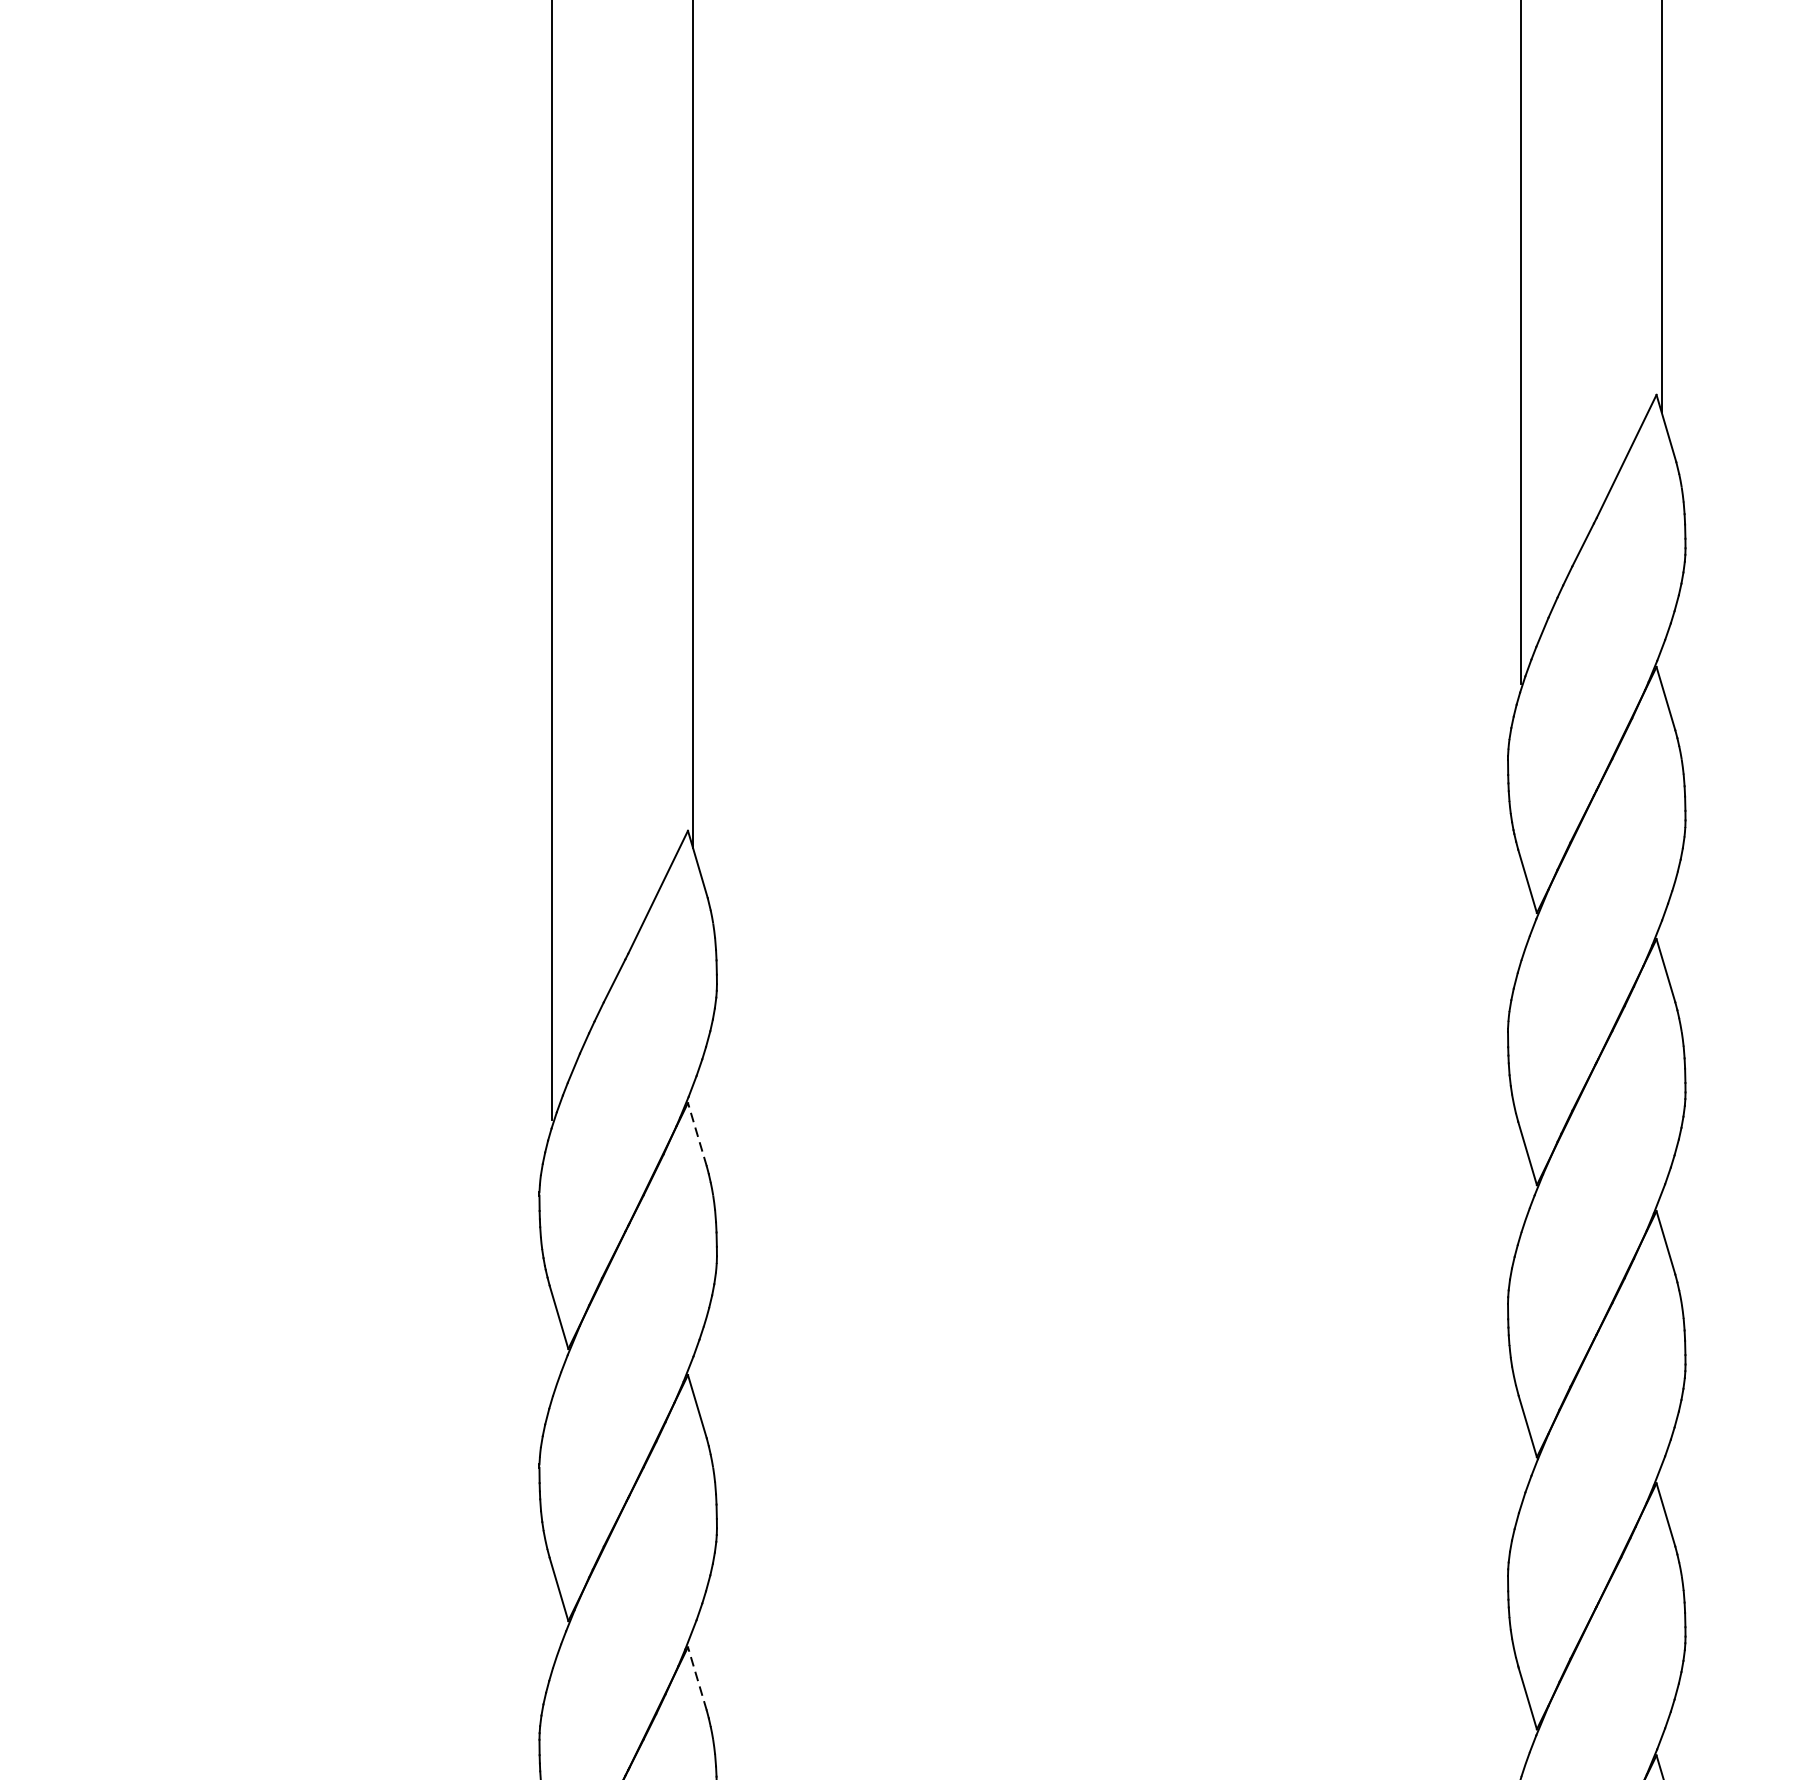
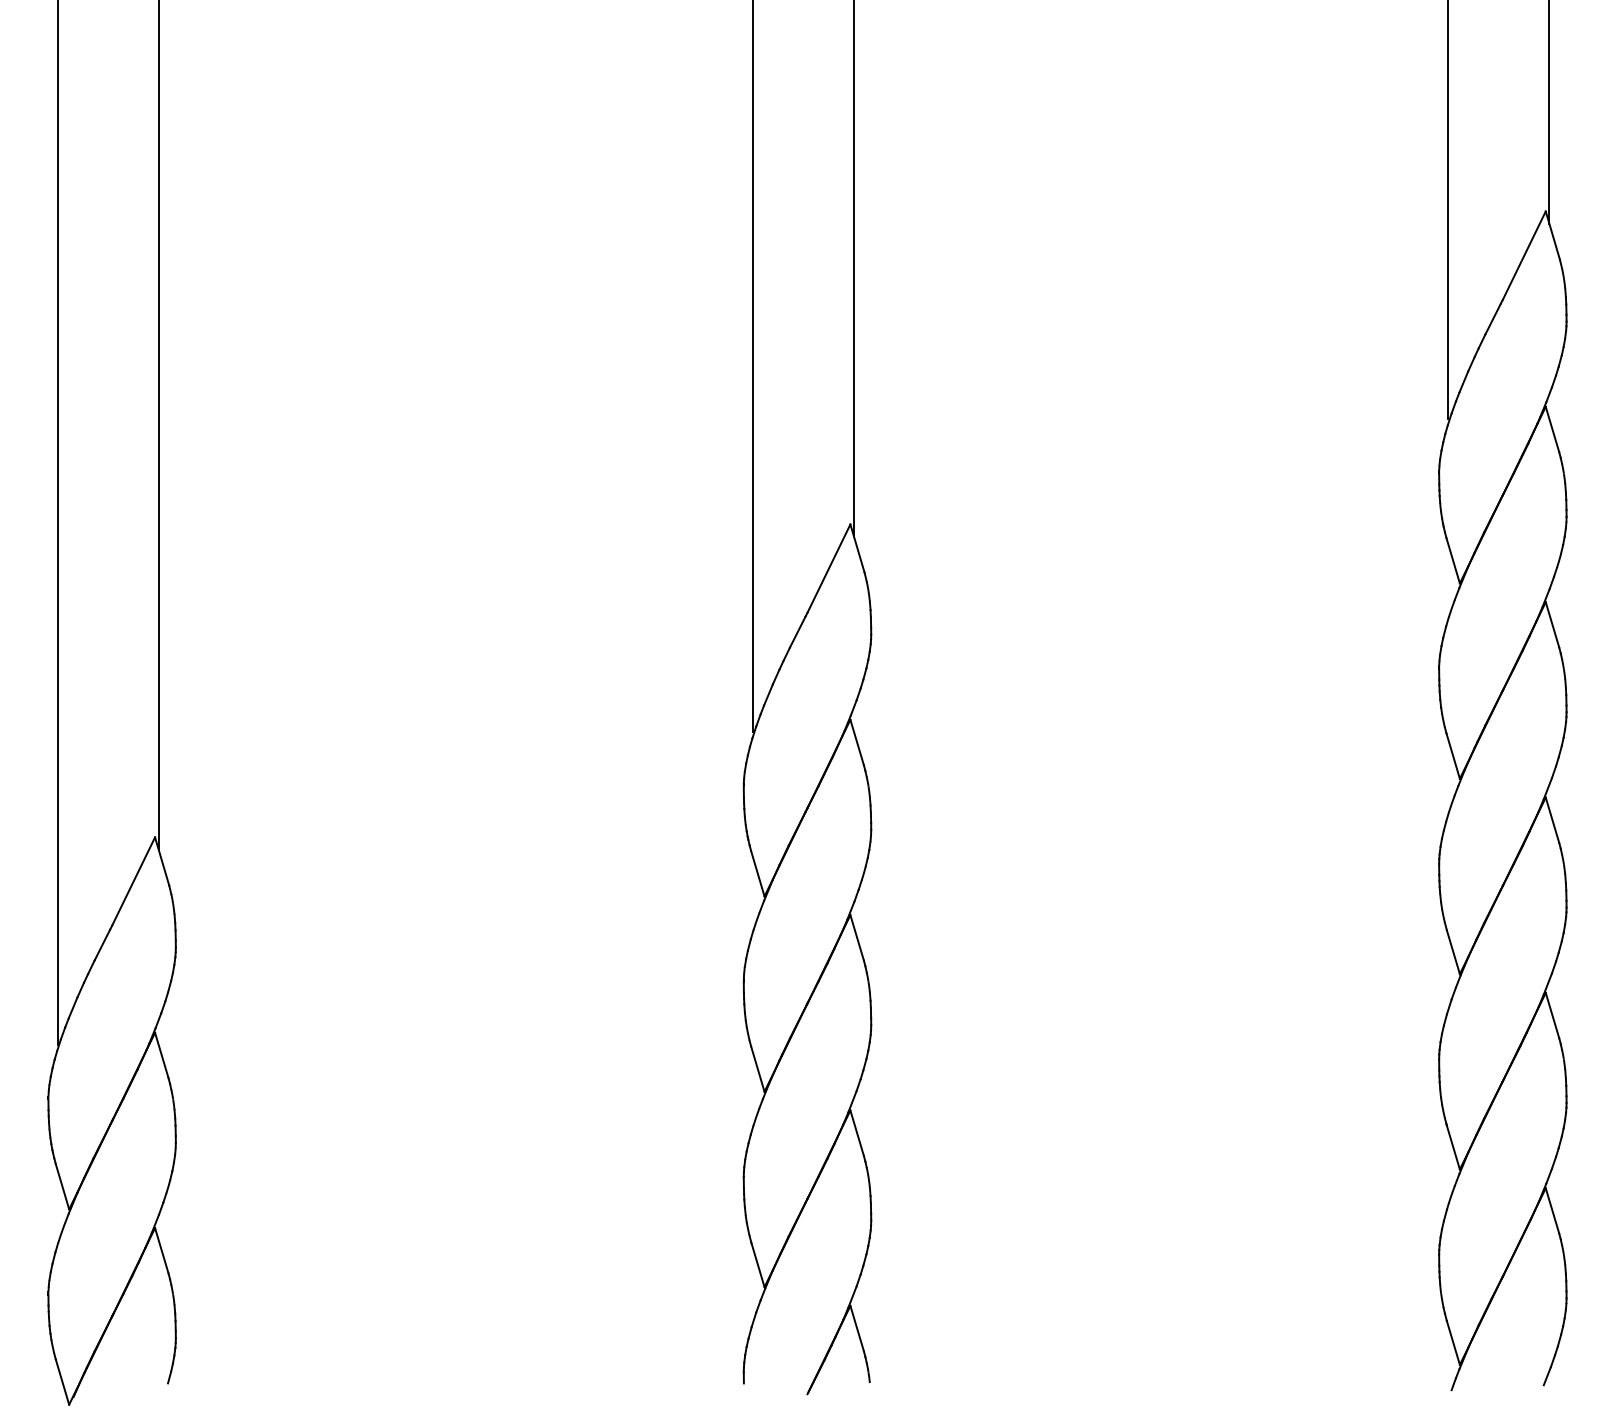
line: (697, 1134) -> (857, 742), dashed -> solid
line: (697, 1679) -> (857, 1133), dashed -> solid

